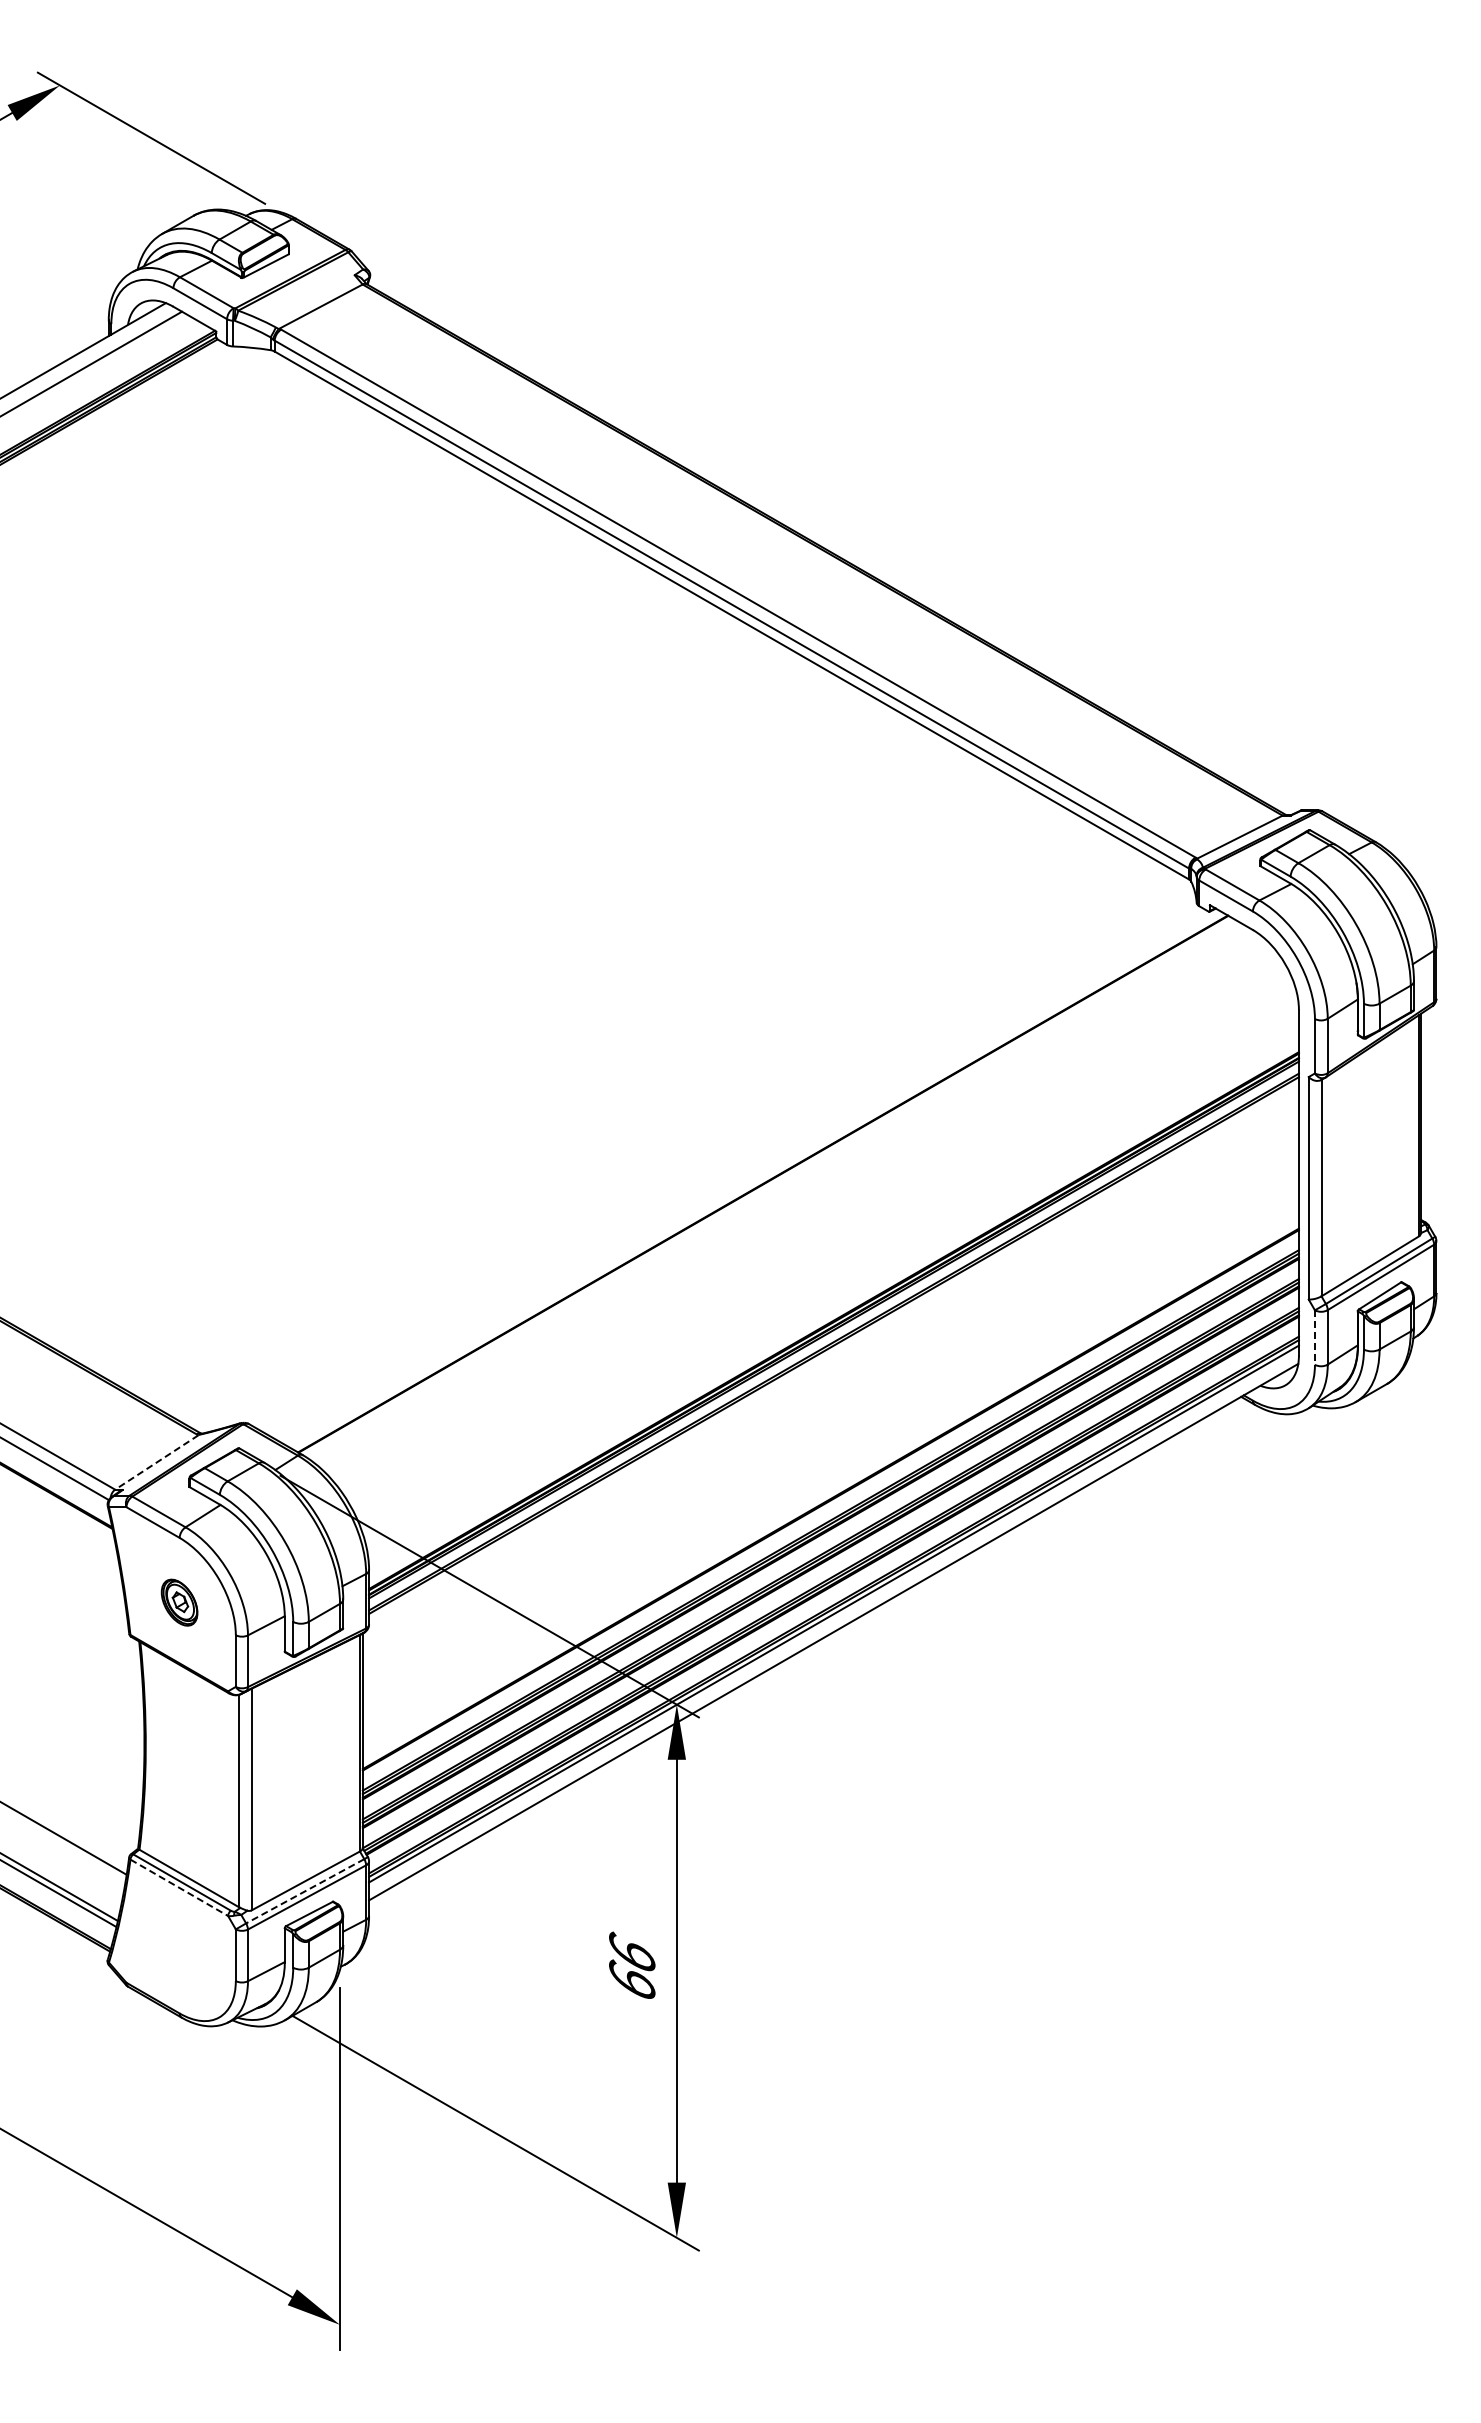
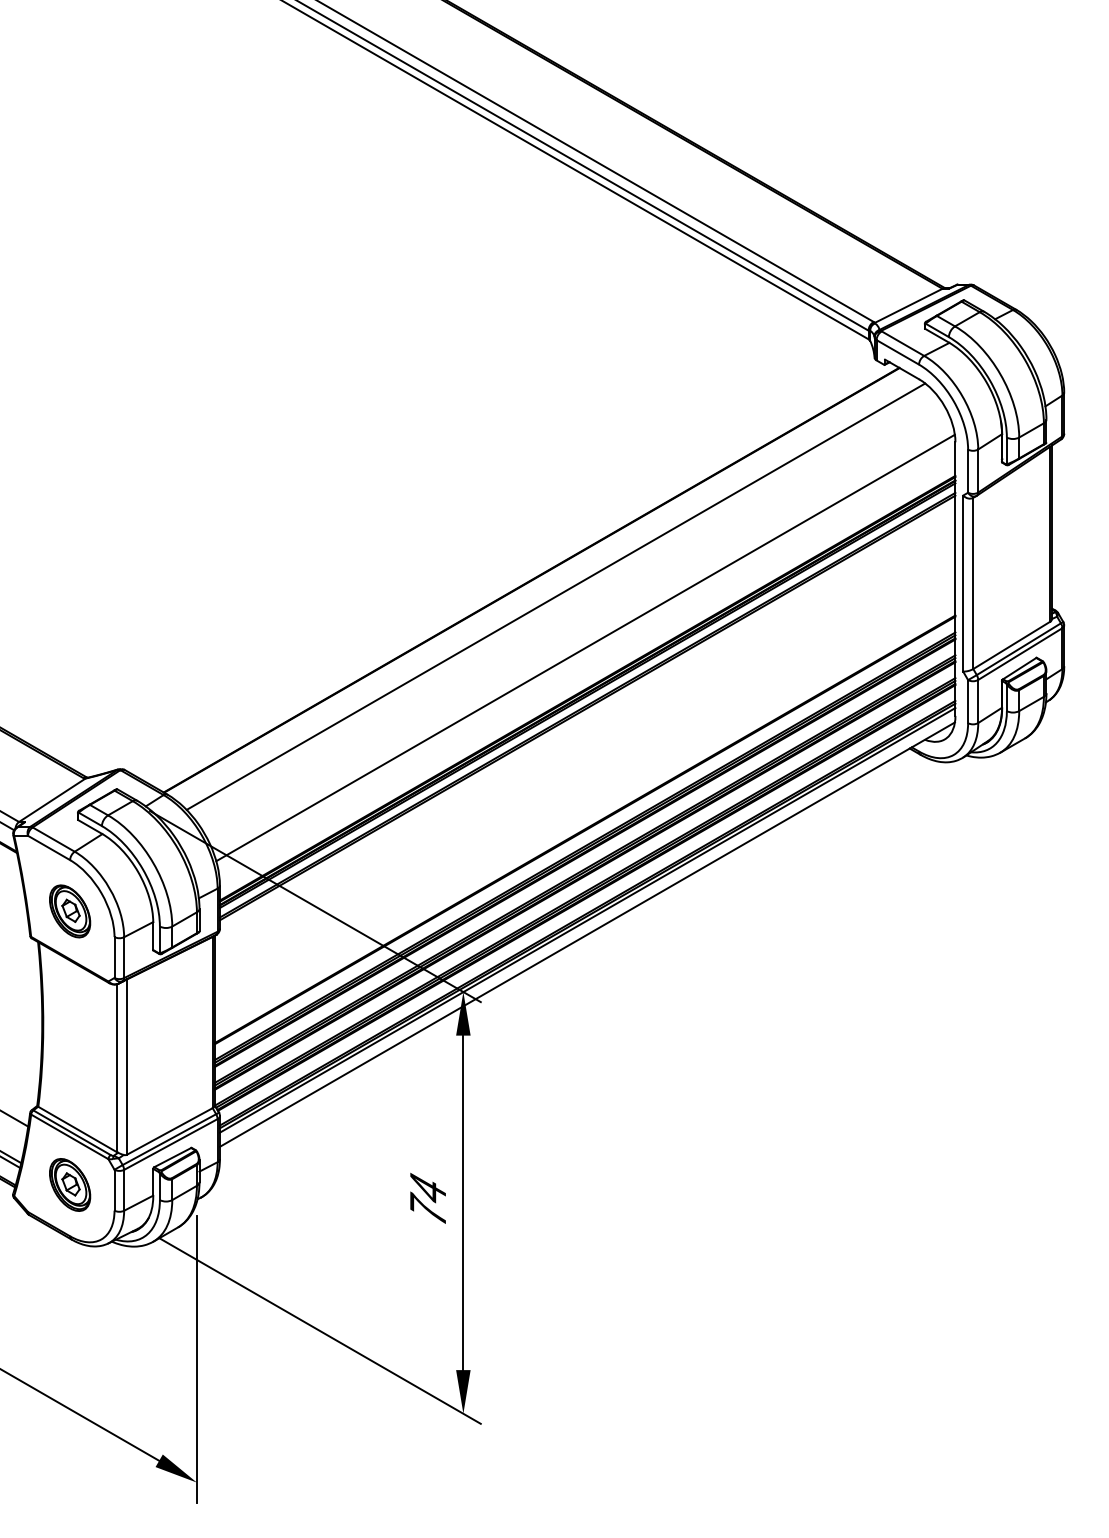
line: (793, 1204) -> (555, 596), added
line: (831, 1269) -> (585, 647), added
line: (1314, 1338) -> (967, 702), dashed -> solid
line: (156, 1462) -> (51, 800), dashed -> solid
part: (179, 1602) -> (69, 911), size x1.43
line: (179, 1888) -> (69, 1137), dashed -> solid
line: (304, 1891) -> (168, 1139), dashed -> solid
part: (179, 1948) -> (69, 1184), added
text: (632, 1964) -> (428, 1197), 66 -> 74

